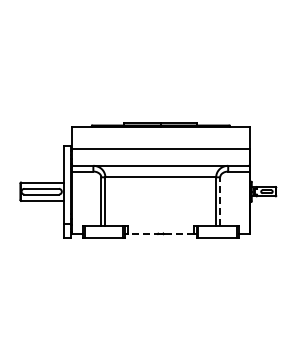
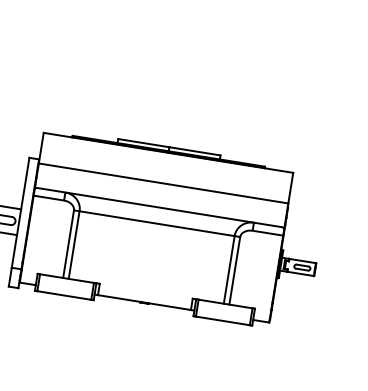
line: (220, 201) -> (235, 270), dashed -> solid
line: (160, 233) -> (144, 302), dashed -> solid

